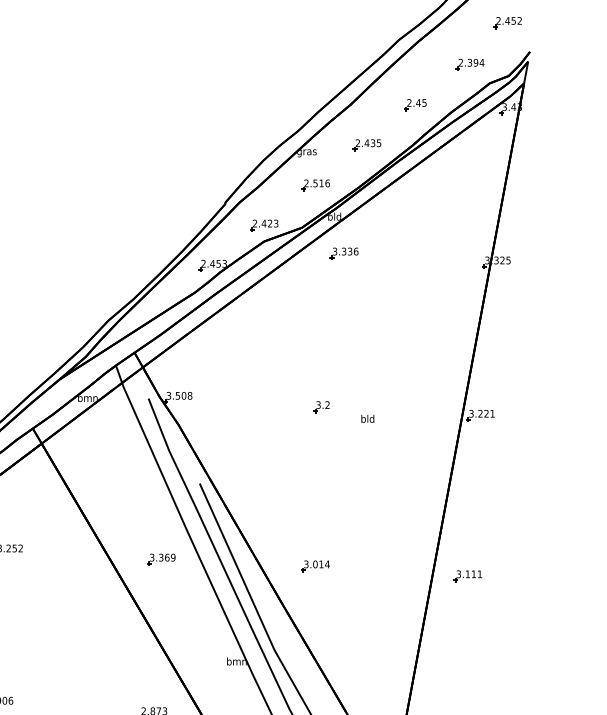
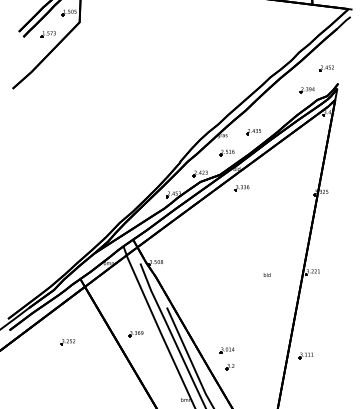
part: (414, 105) -> (278, 111), removed
part: (320, 406) -> (229, 366), moved
text: (366, 417) -> (266, 274), moved
part: (160, 560) -> (135, 334), moved

